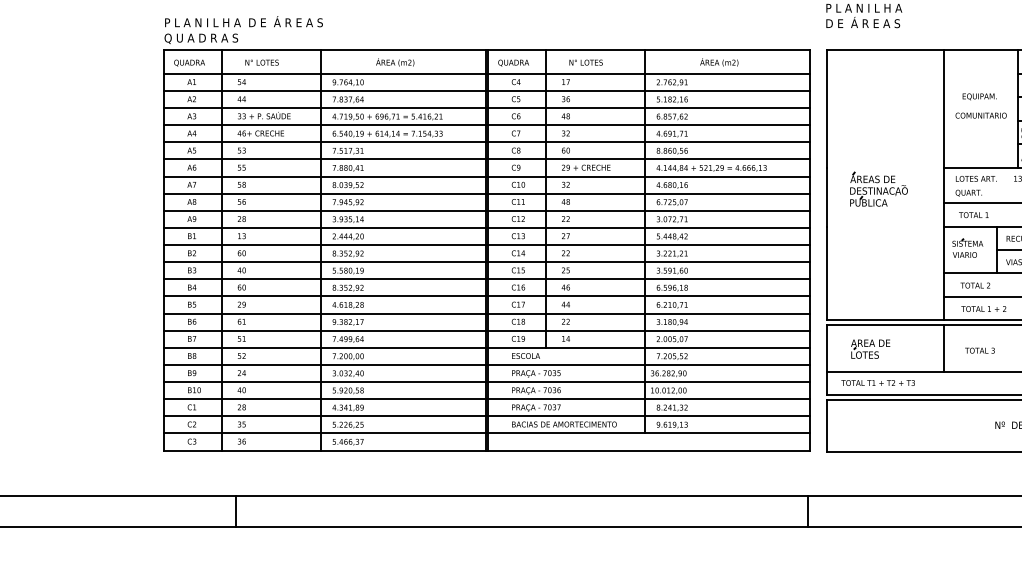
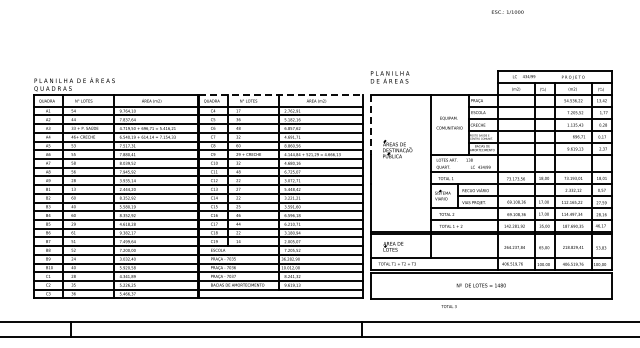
line: (650, 49) -> (281, 94), solid -> dashed
line: (827, 108) -> (371, 124), solid -> dashed
part: (878, 189) -> (397, 149), moved
text: (978, 350) -> (448, 306), moved

